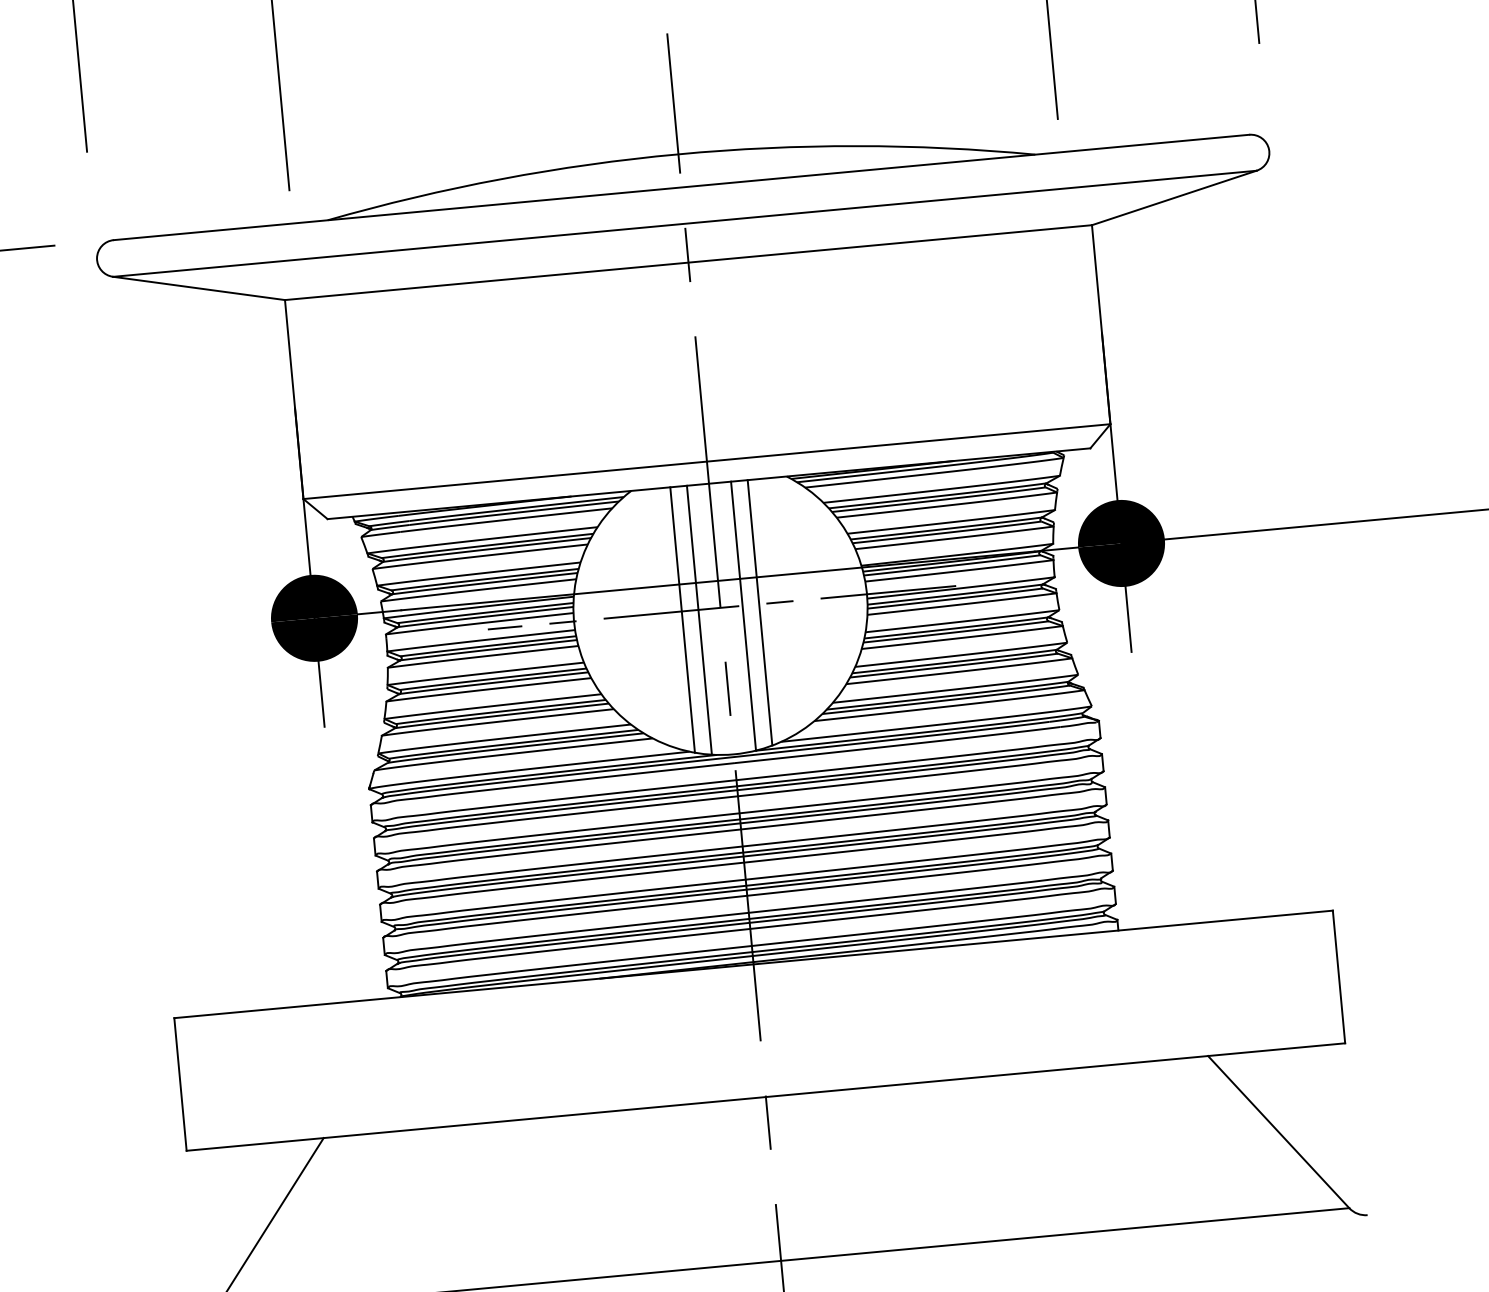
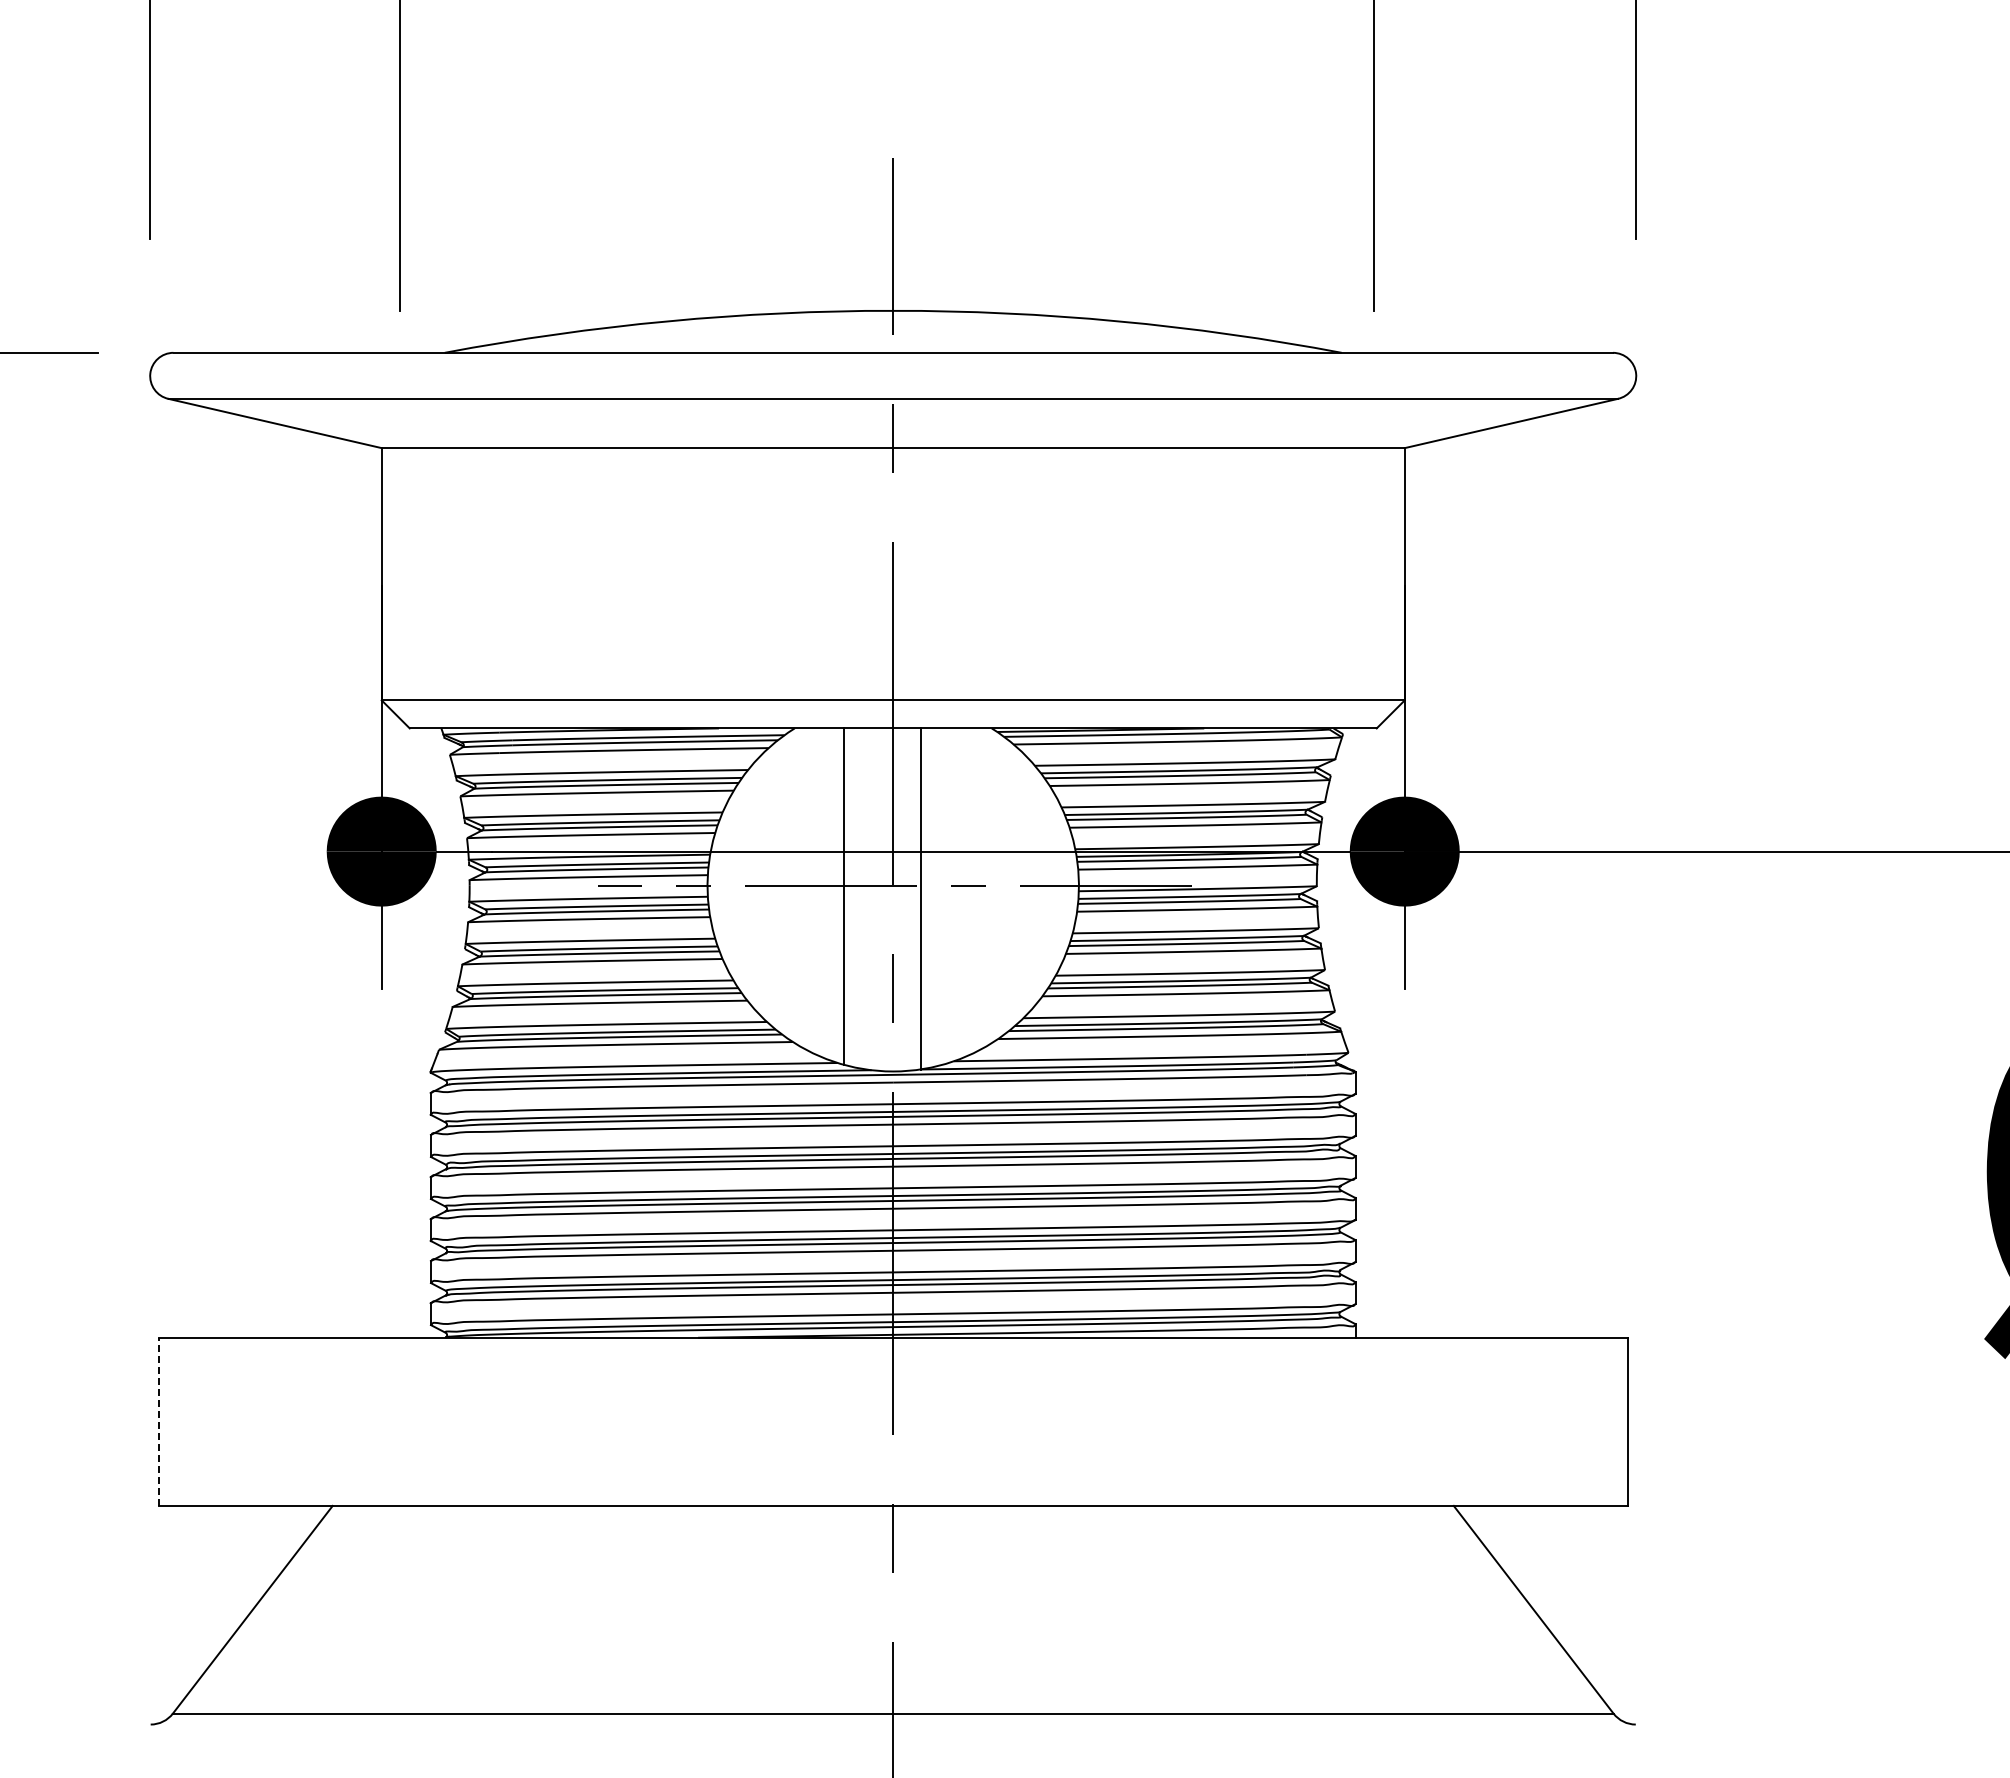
line: (760, 612) -> (942, 896), removed
line: (699, 619) -> (865, 898), removed
line: (180, 1084) -> (158, 1421), solid -> dashed

